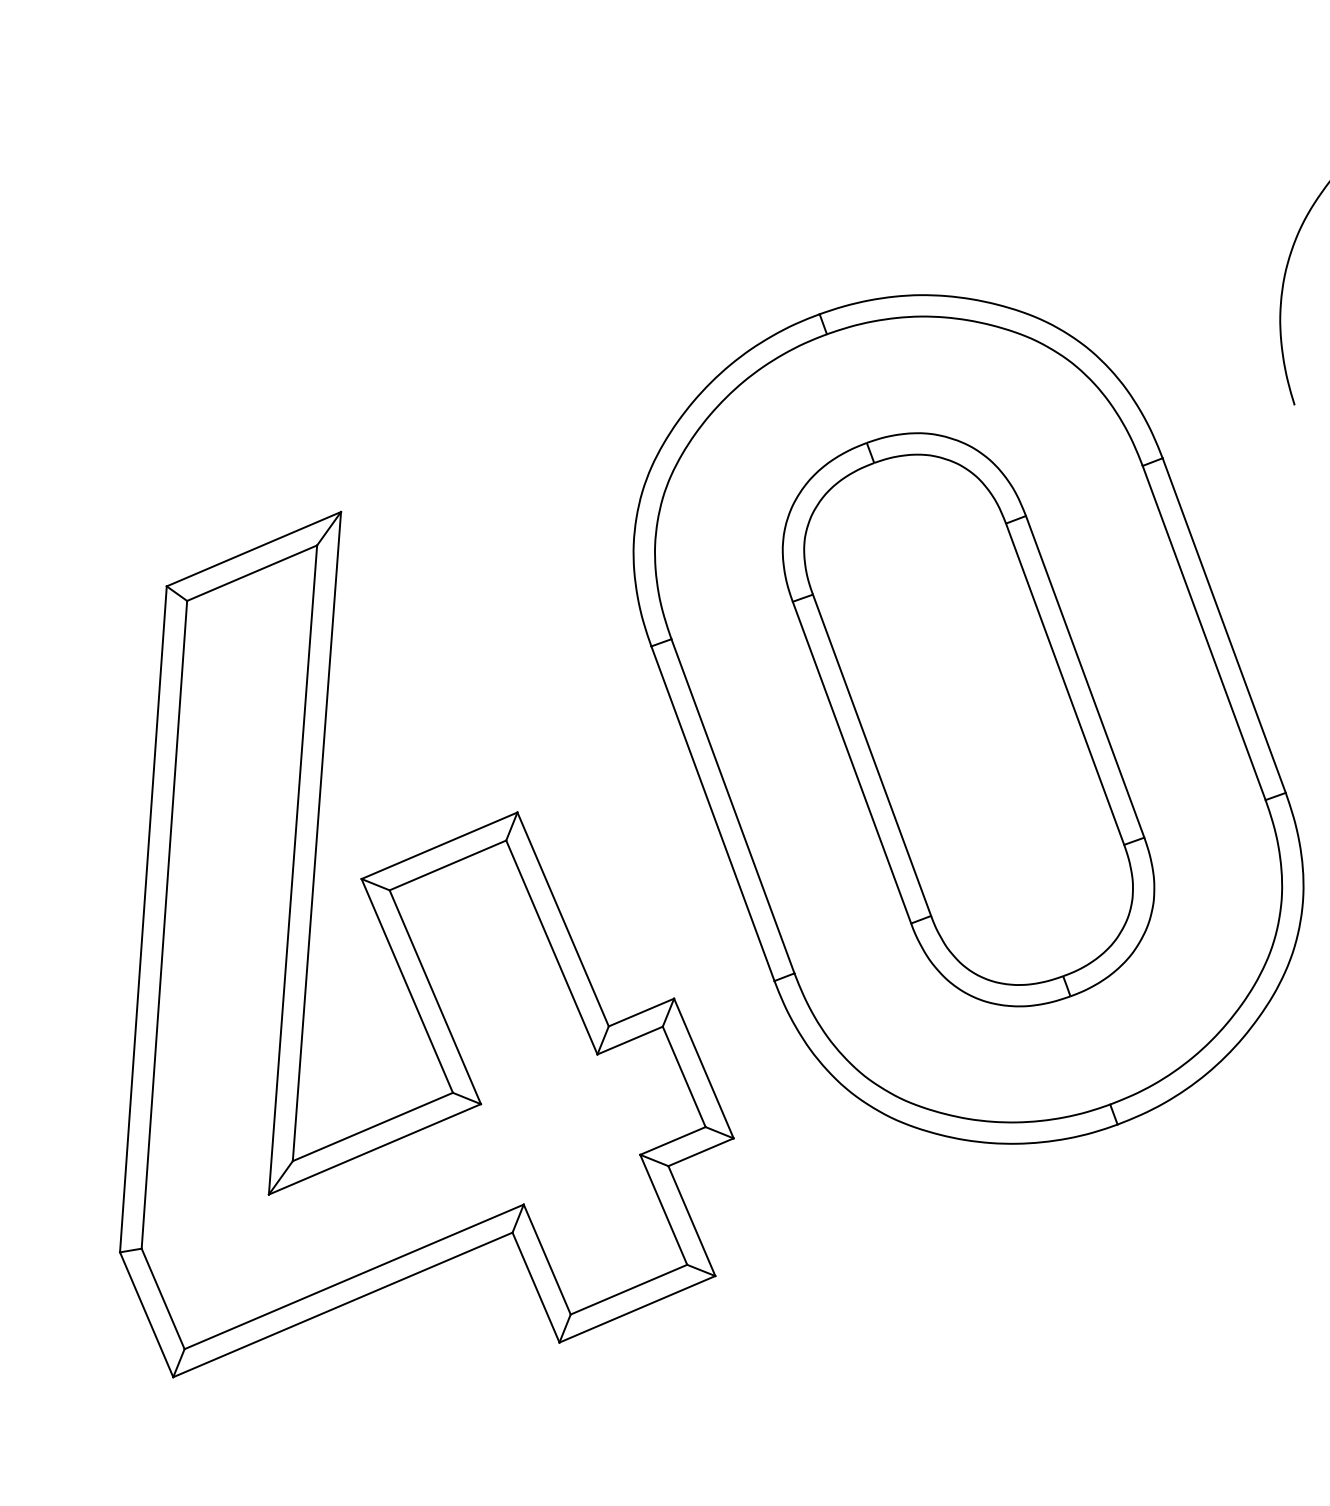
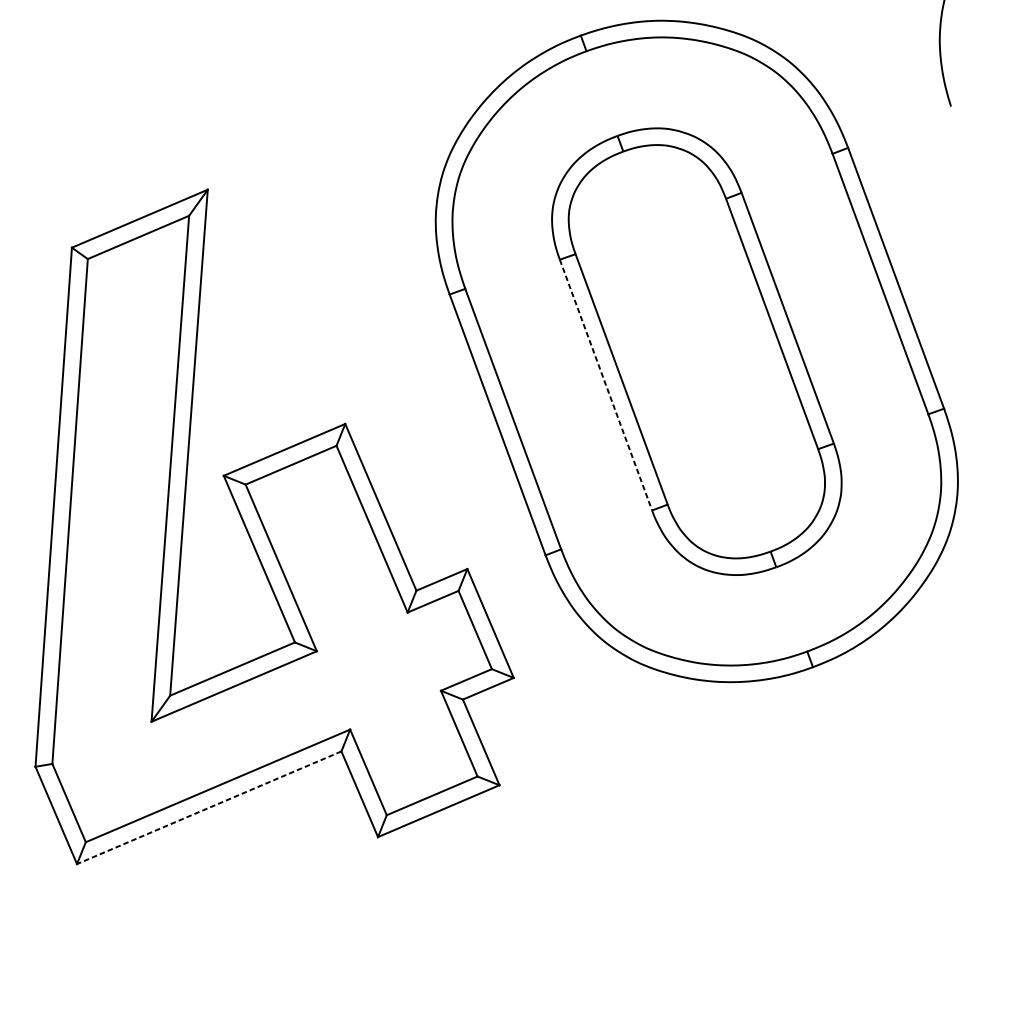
line: (852, 763) -> (606, 385), solid -> dashed
line: (342, 1305) -> (208, 808), solid -> dashed

